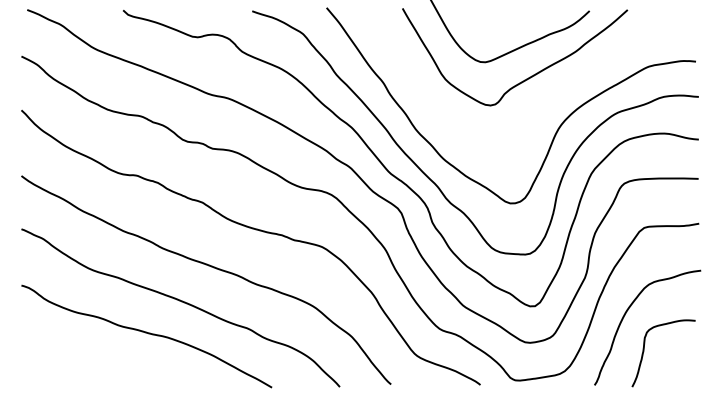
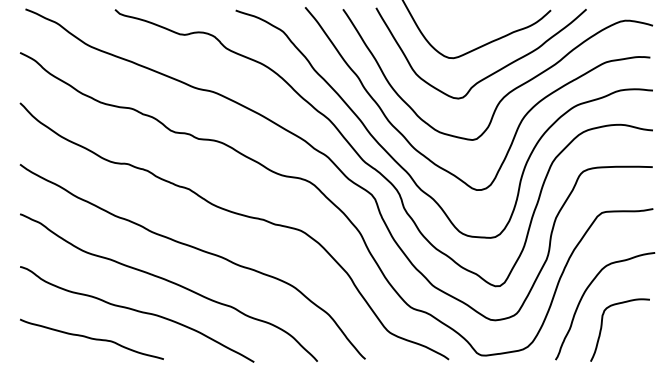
curve: (546, 96) -> (510, 90), added
curve: (97, 362) -> (91, 338), added

